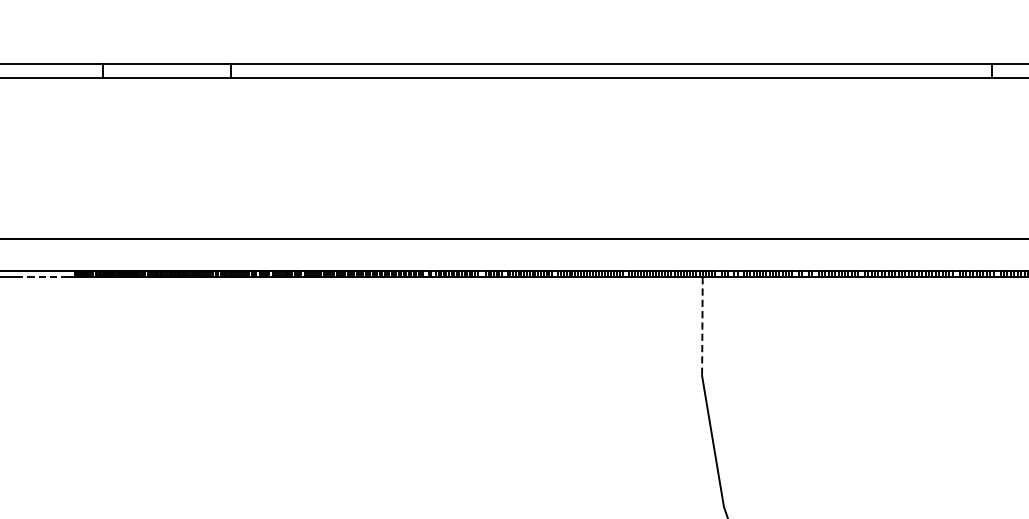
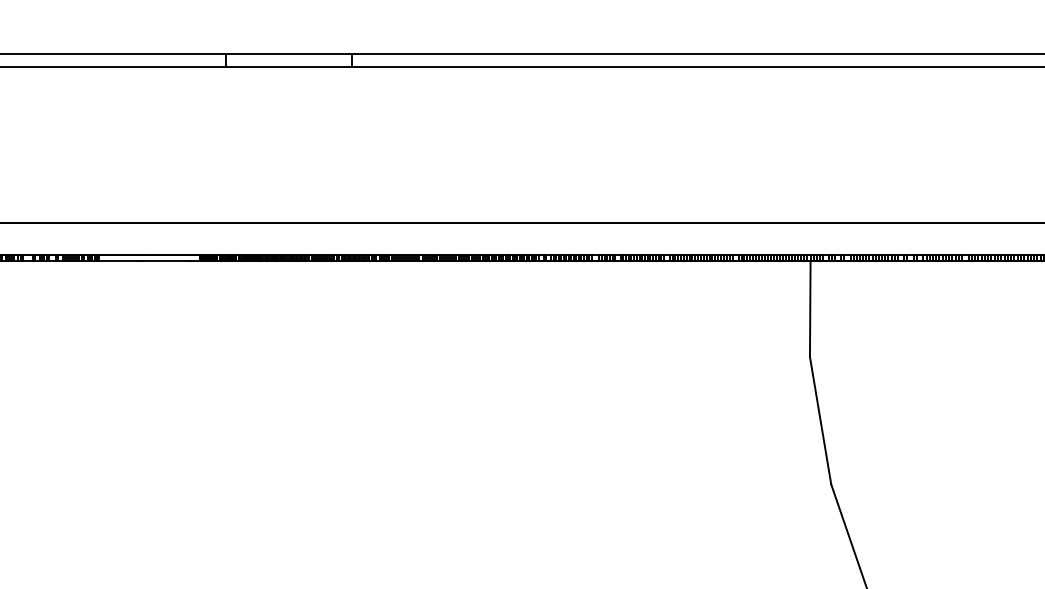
line: (41, 276) -> (167, 260), dashed -> solid
line: (702, 326) -> (810, 308), dashed -> solid

